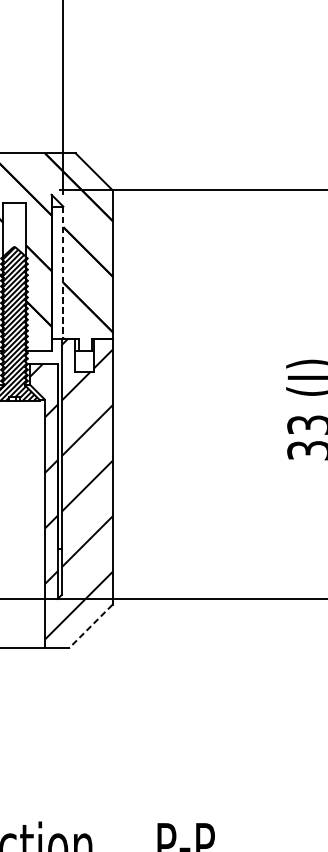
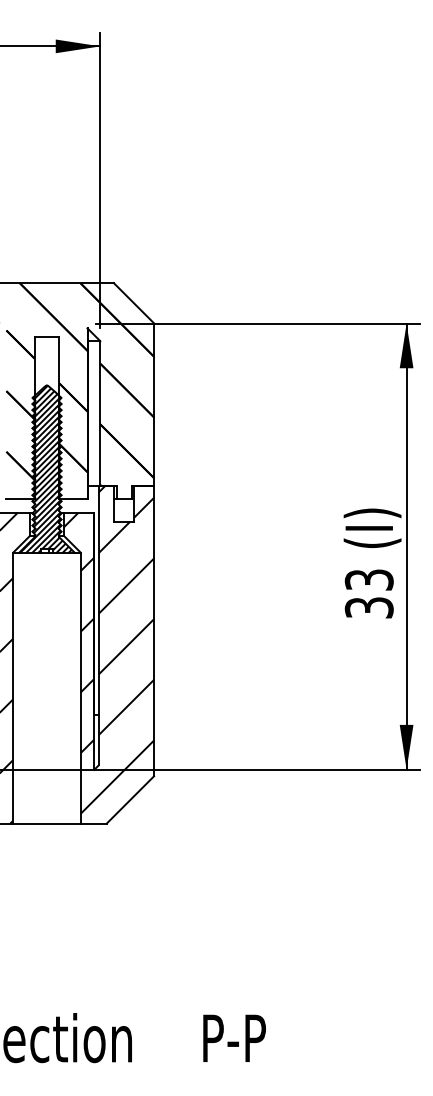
line: (63, 273) -> (100, 414), dashed -> solid
line: (90, 626) -> (130, 800), dashed -> solid

